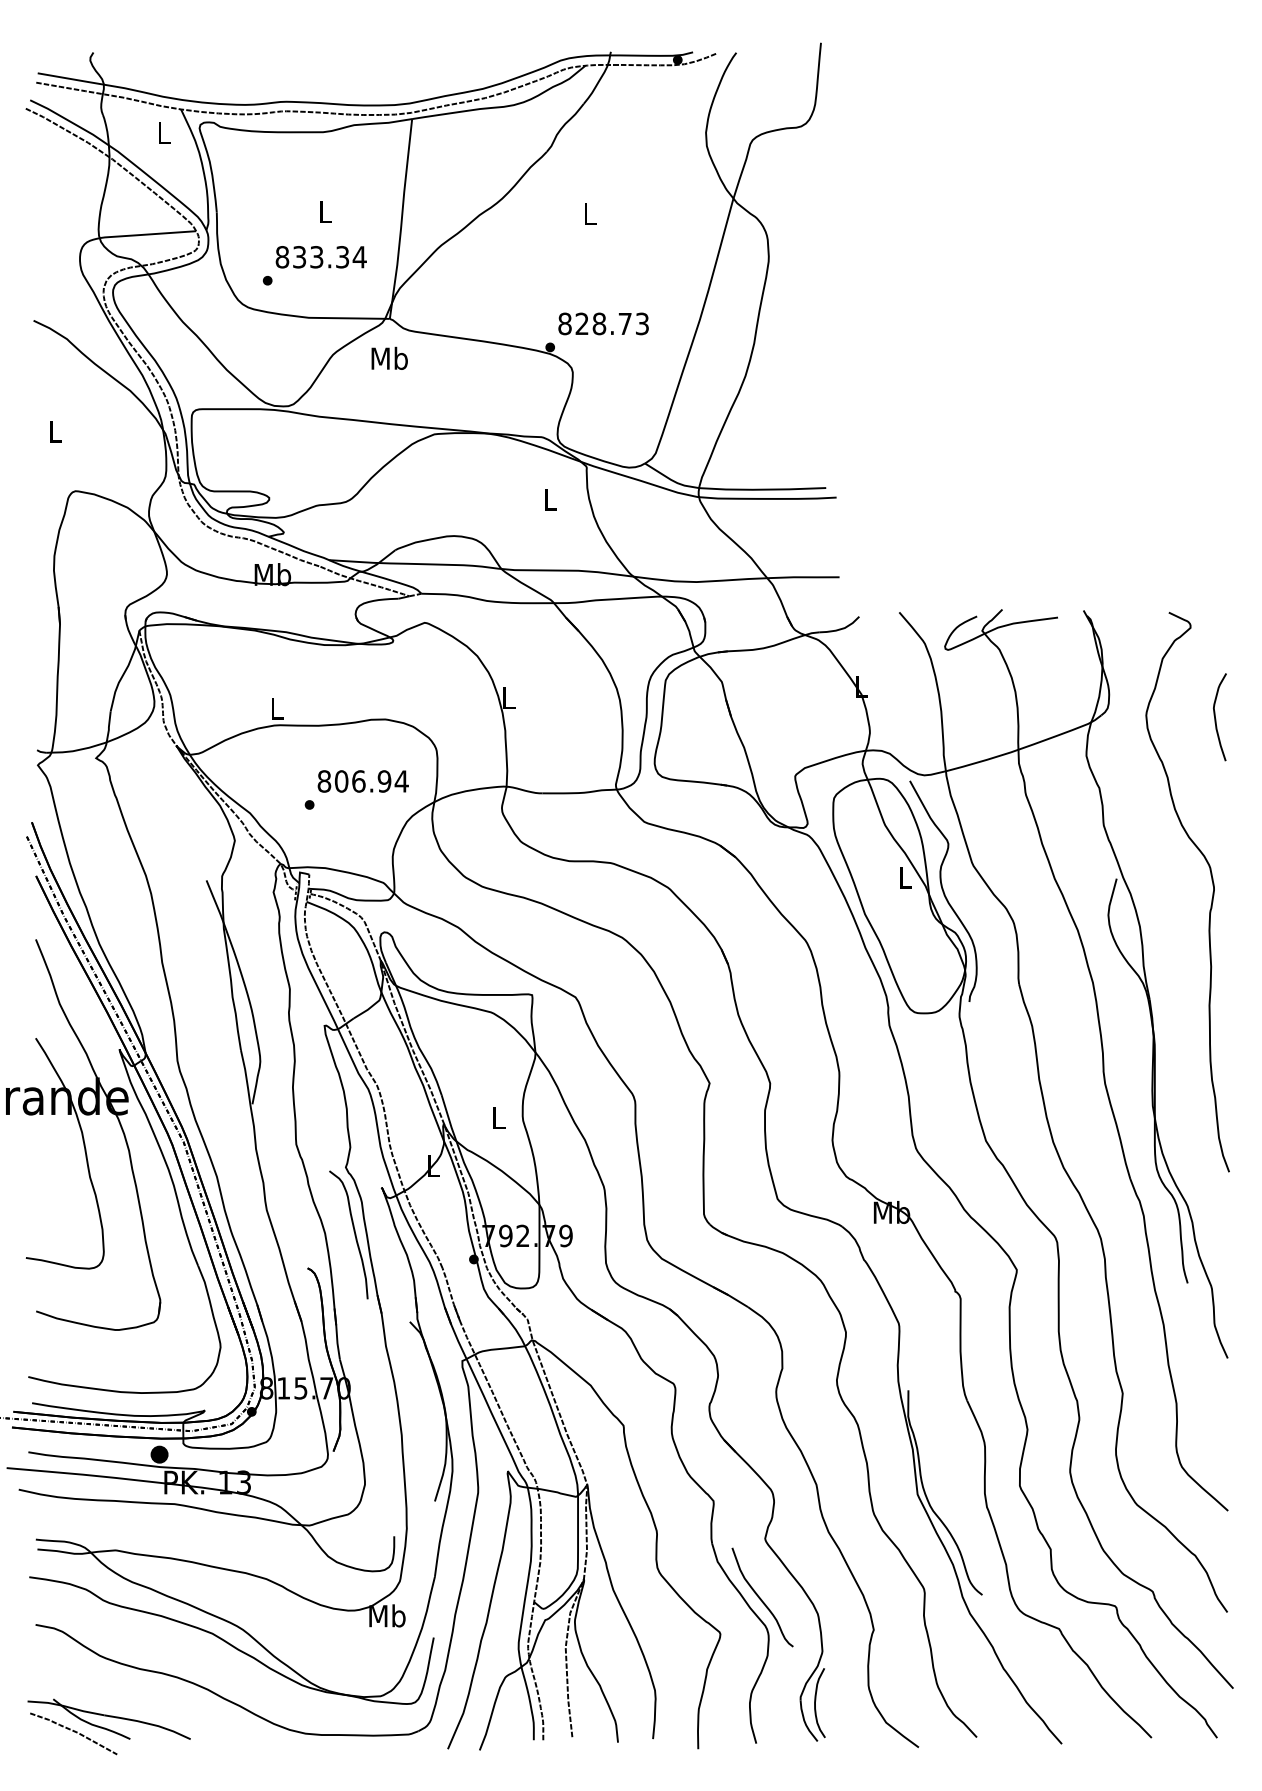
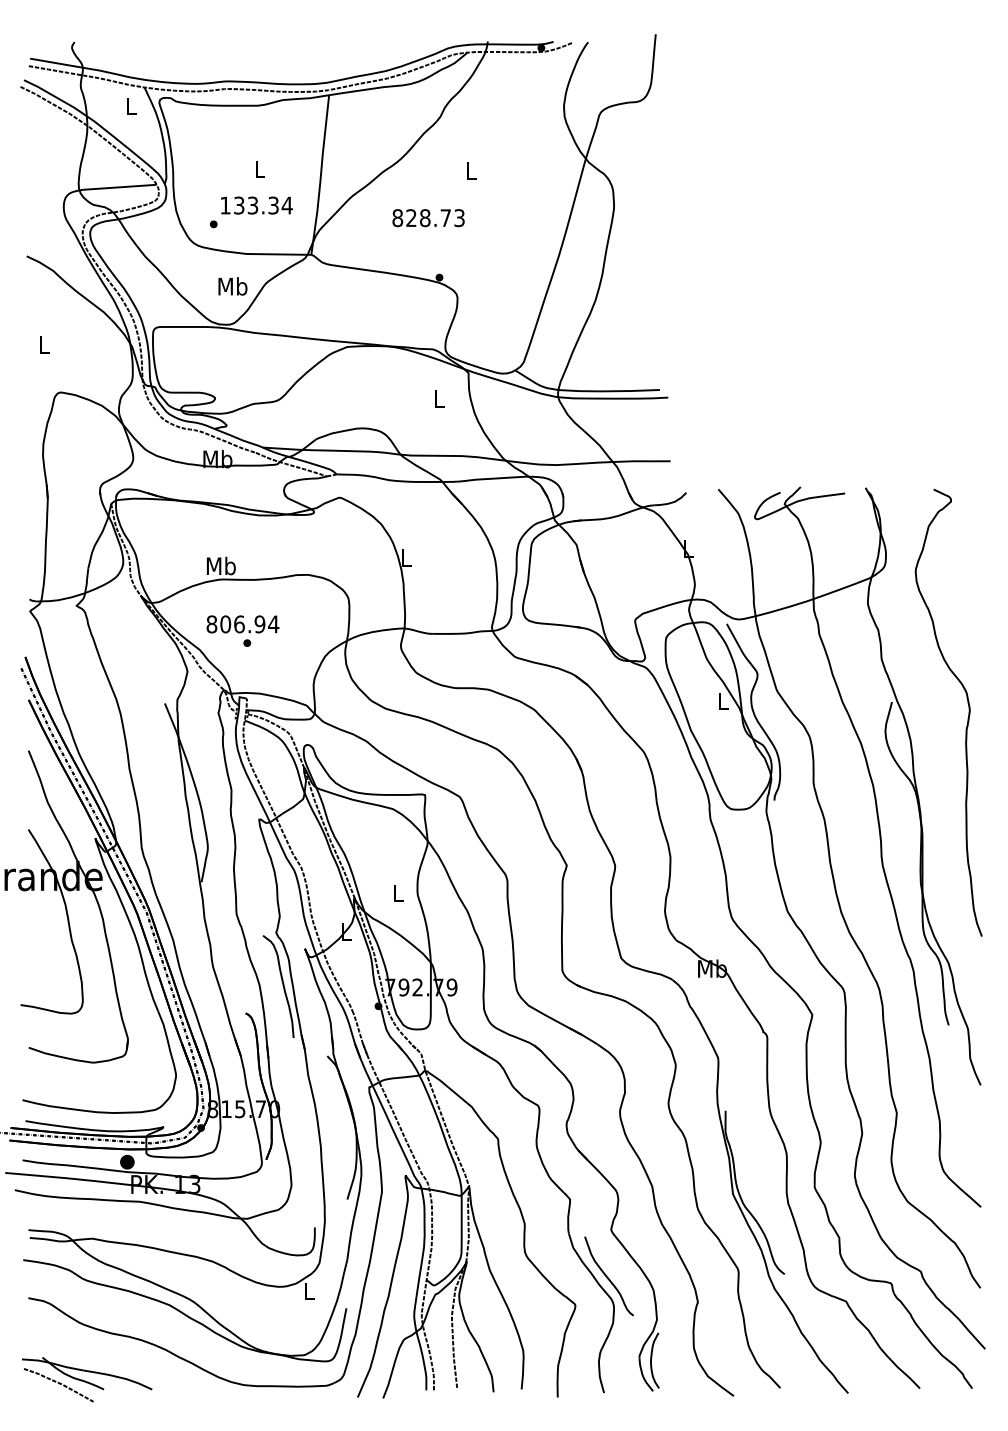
text: (282, 257) -> (225, 205), 833.34 -> 133.34
text: (603, 323) -> (428, 217), moved
text: (389, 357) -> (232, 285), moved
text: (277, 707) -> (221, 565), L -> Mb
curve: (1216, 718) -> (971, 574), removed
text: (362, 781) -> (242, 624), moved
text: (387, 1615) -> (309, 1290), Mb -> L

